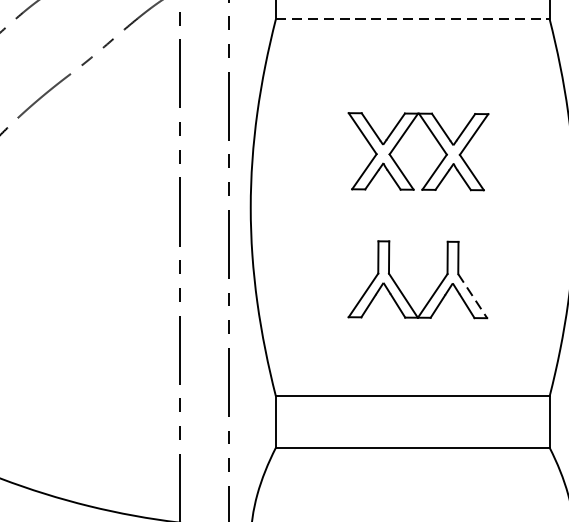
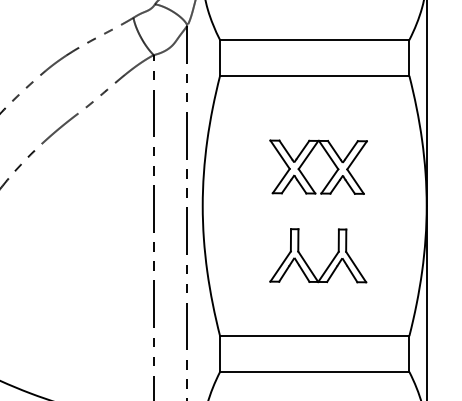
line: (412, 18) -> (314, 75), dashed -> solid
line: (473, 296) -> (356, 267), dashed -> solid

